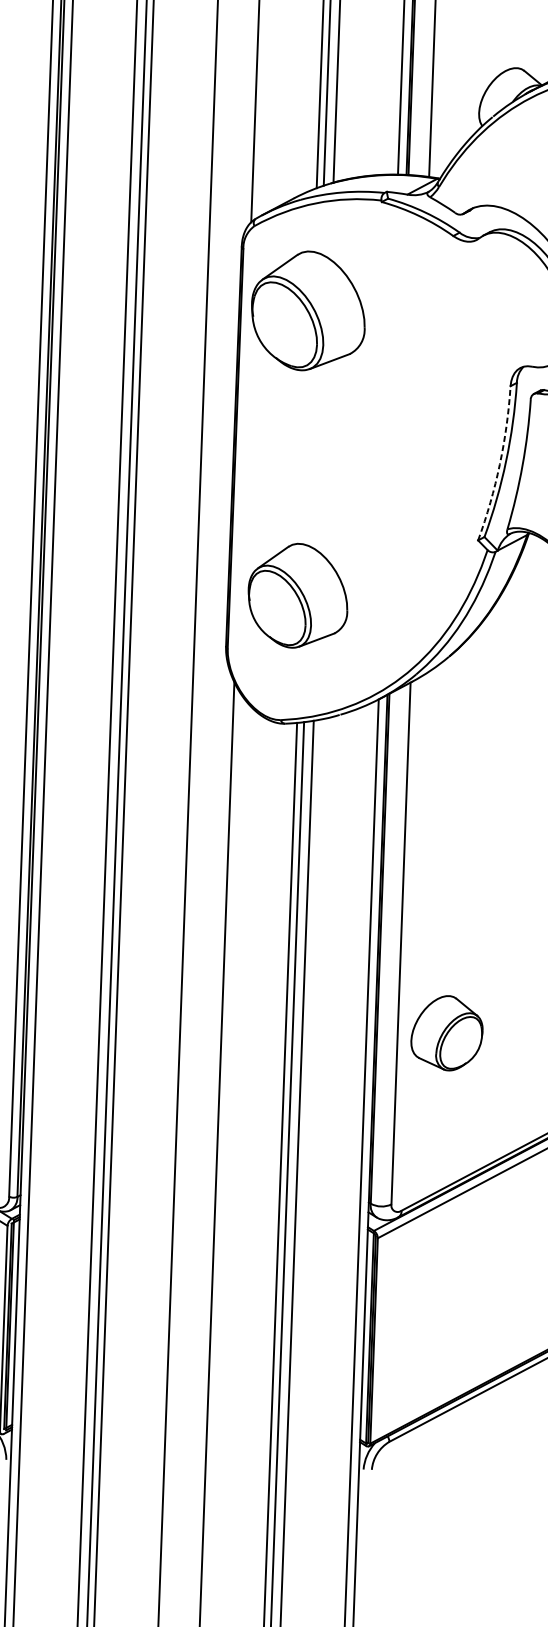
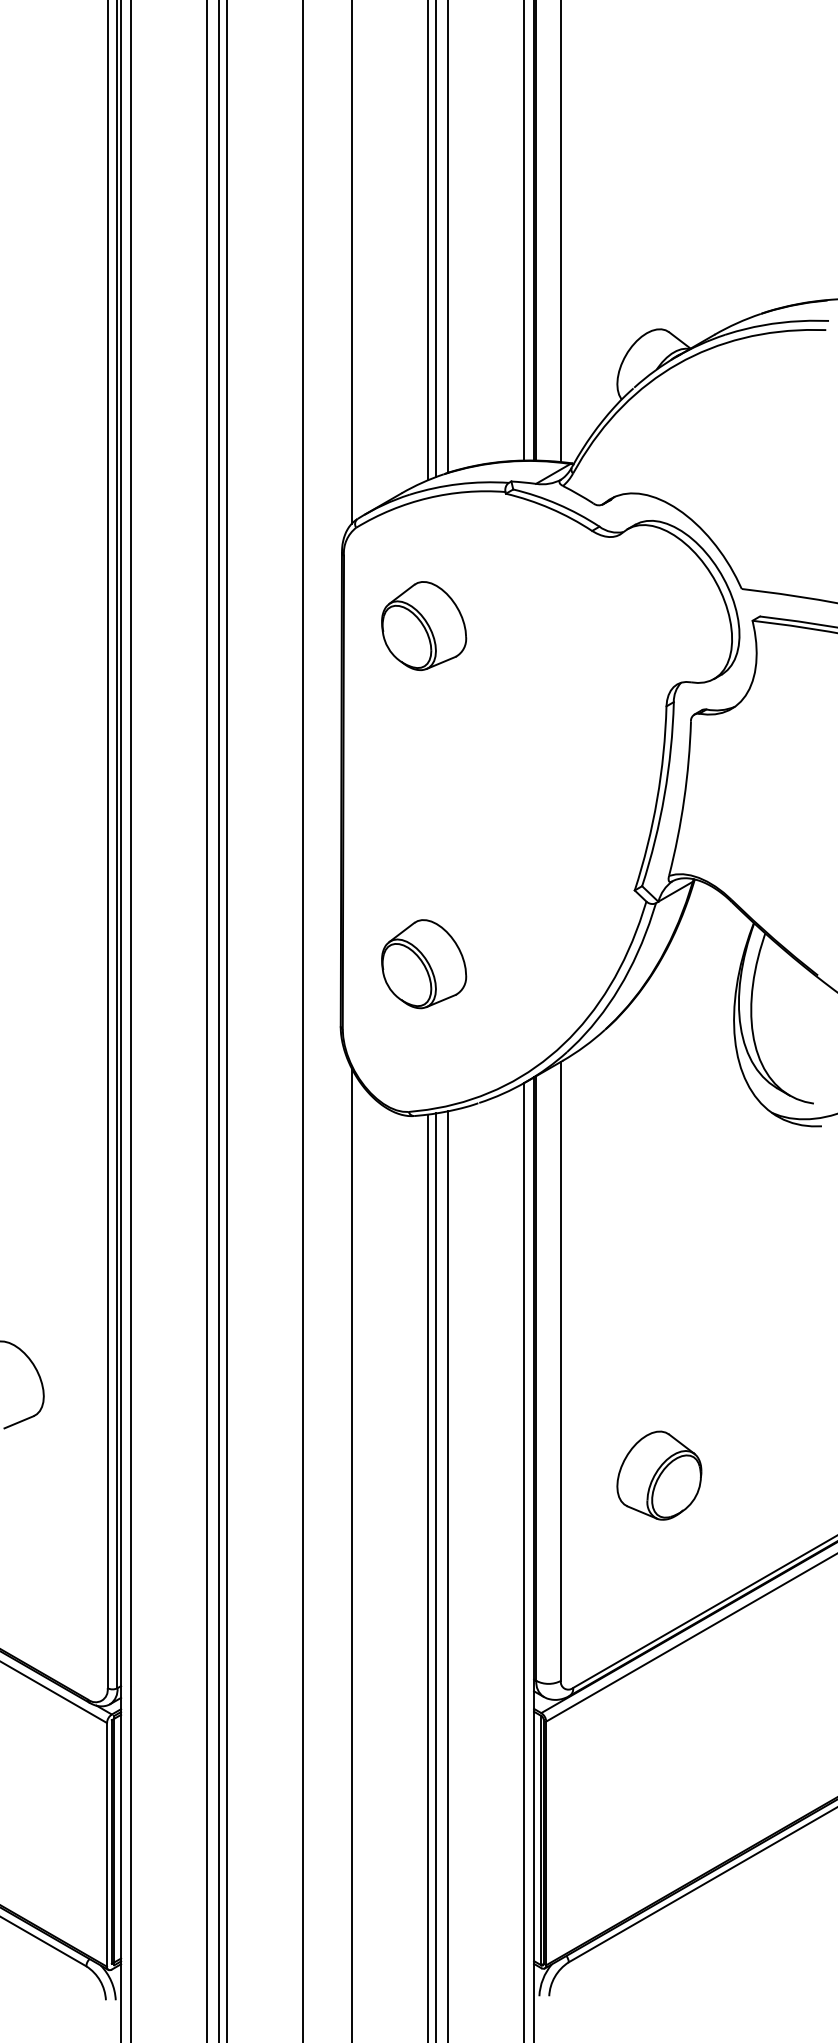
part: (309, 310) -> (424, 625), size x0.62
arc: (500, 464) -> (657, 799), dashed -> solid
part: (298, 596) -> (424, 964), size x0.71
part: (447, 1033) -> (659, 1475), moved

